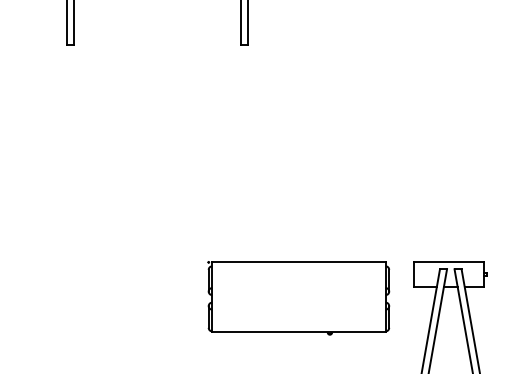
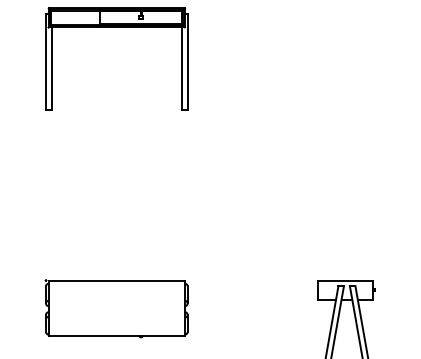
part: (298, 297) -> (116, 308), moved

